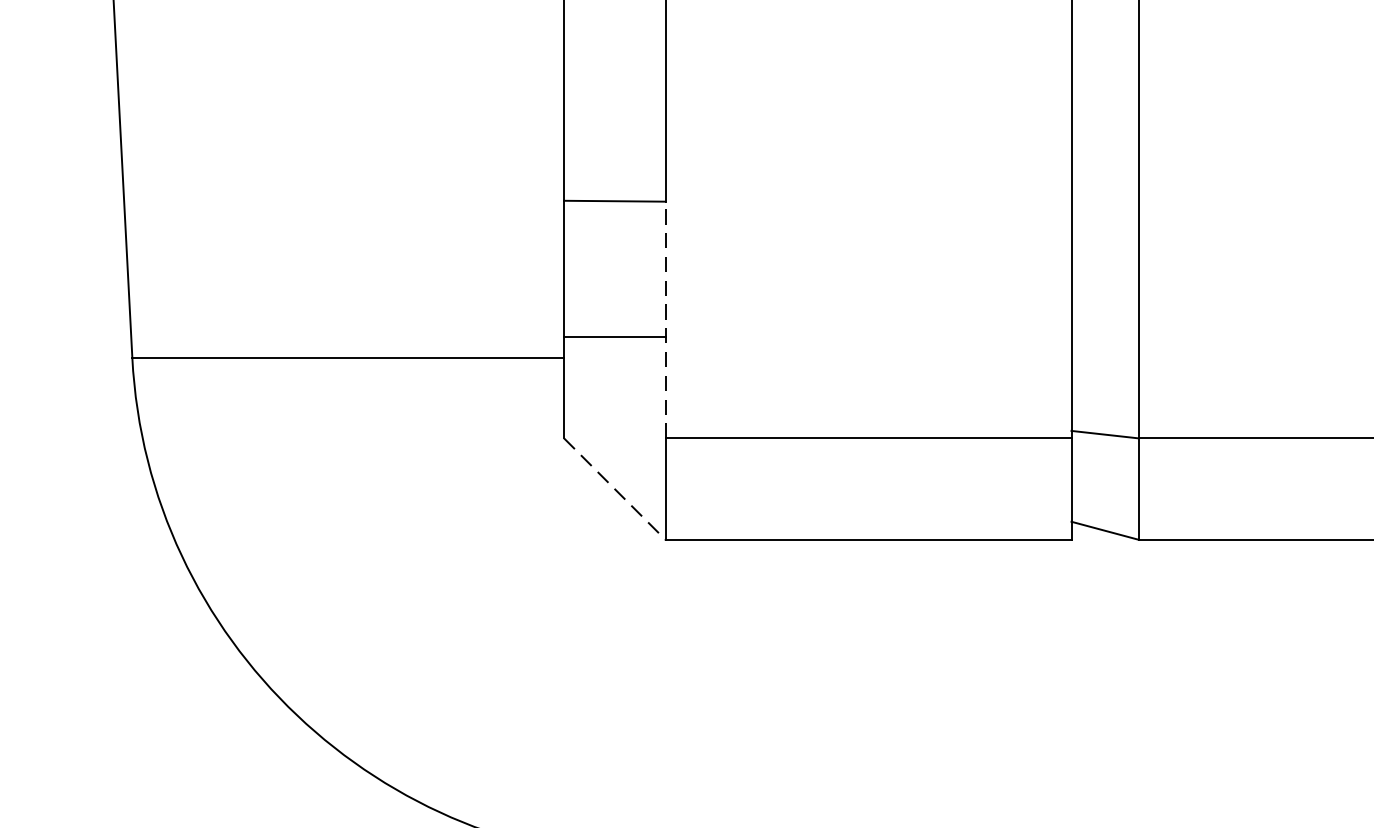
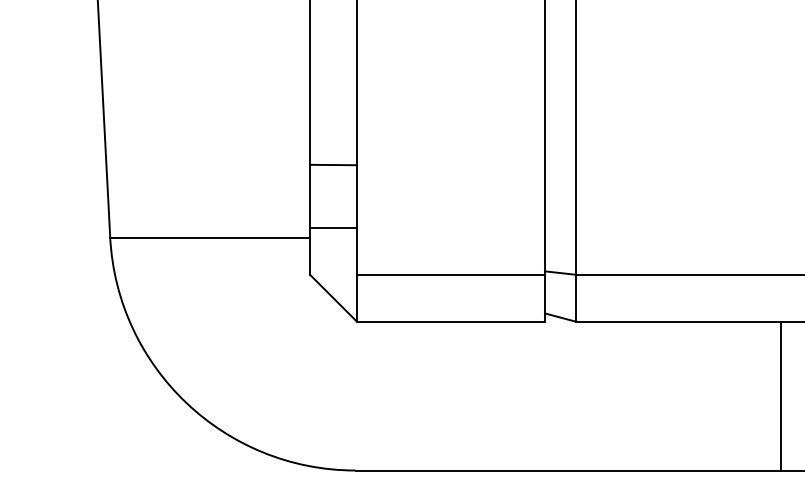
line: (666, 321) -> (357, 220), dashed -> solid
line: (614, 489) -> (333, 298), dashed -> solid

